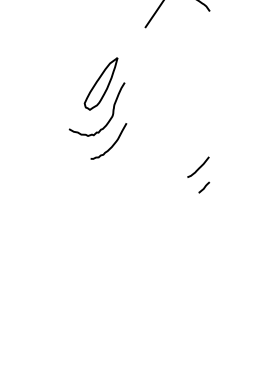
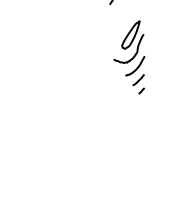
part: (98, 108) -> (129, 48), moved

